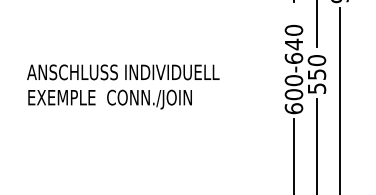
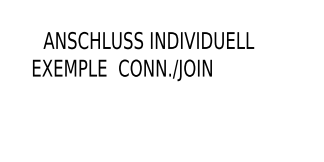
text: (109, 99) -> (121, 70), moved

